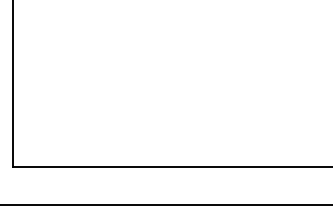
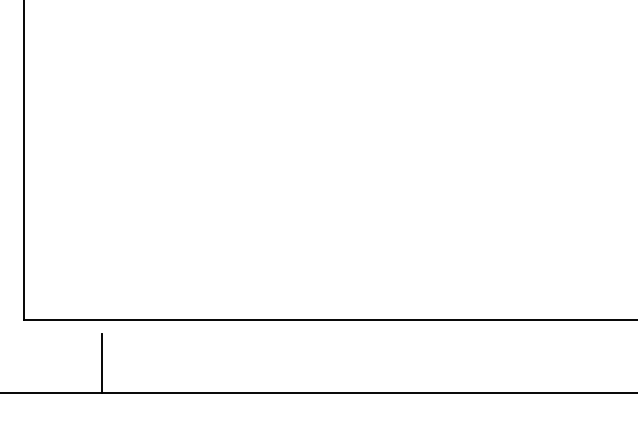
line: (53, 189) -> (102, 363), added

